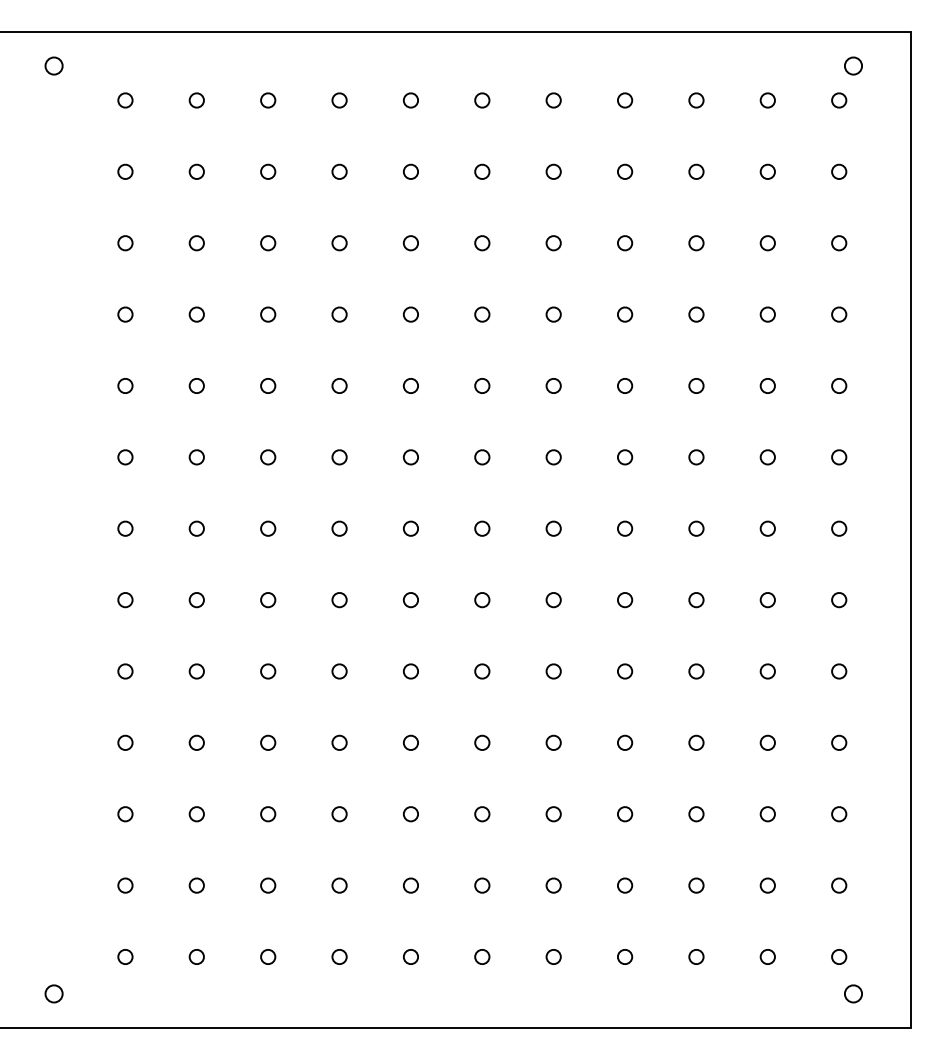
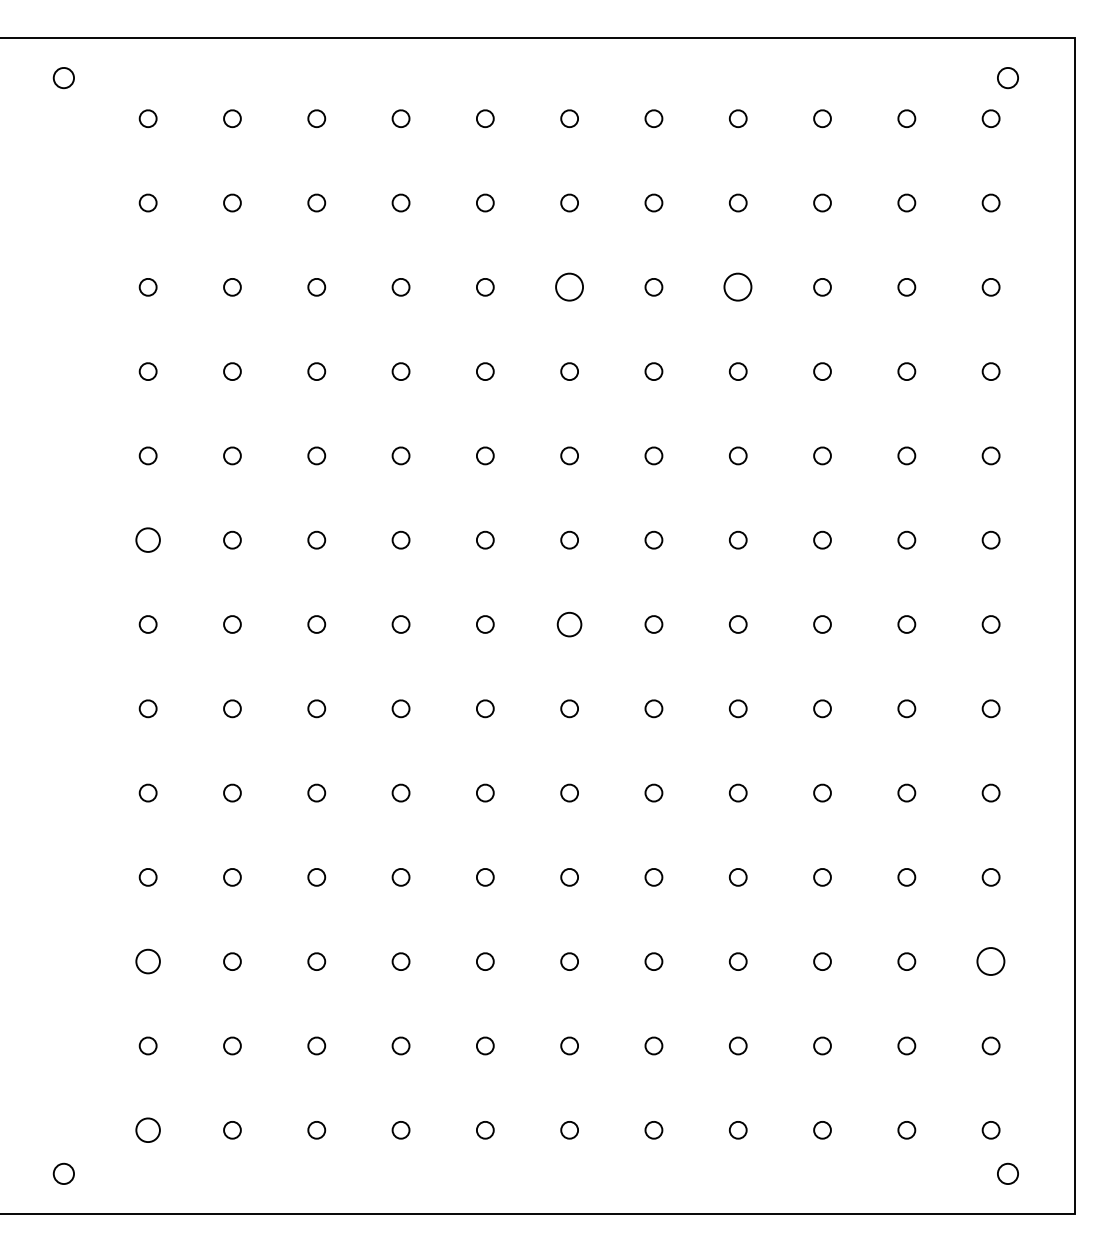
part: (482, 243) -> (569, 287), size x1.6
part: (625, 243) -> (738, 287), size x1.6
part: (125, 457) -> (148, 540), size x1.4
part: (482, 528) -> (569, 624), size x1.4
part: (125, 814) -> (148, 961), size x1.4
part: (839, 814) -> (991, 961), size x1.6
part: (125, 956) -> (148, 1129), size x1.4

